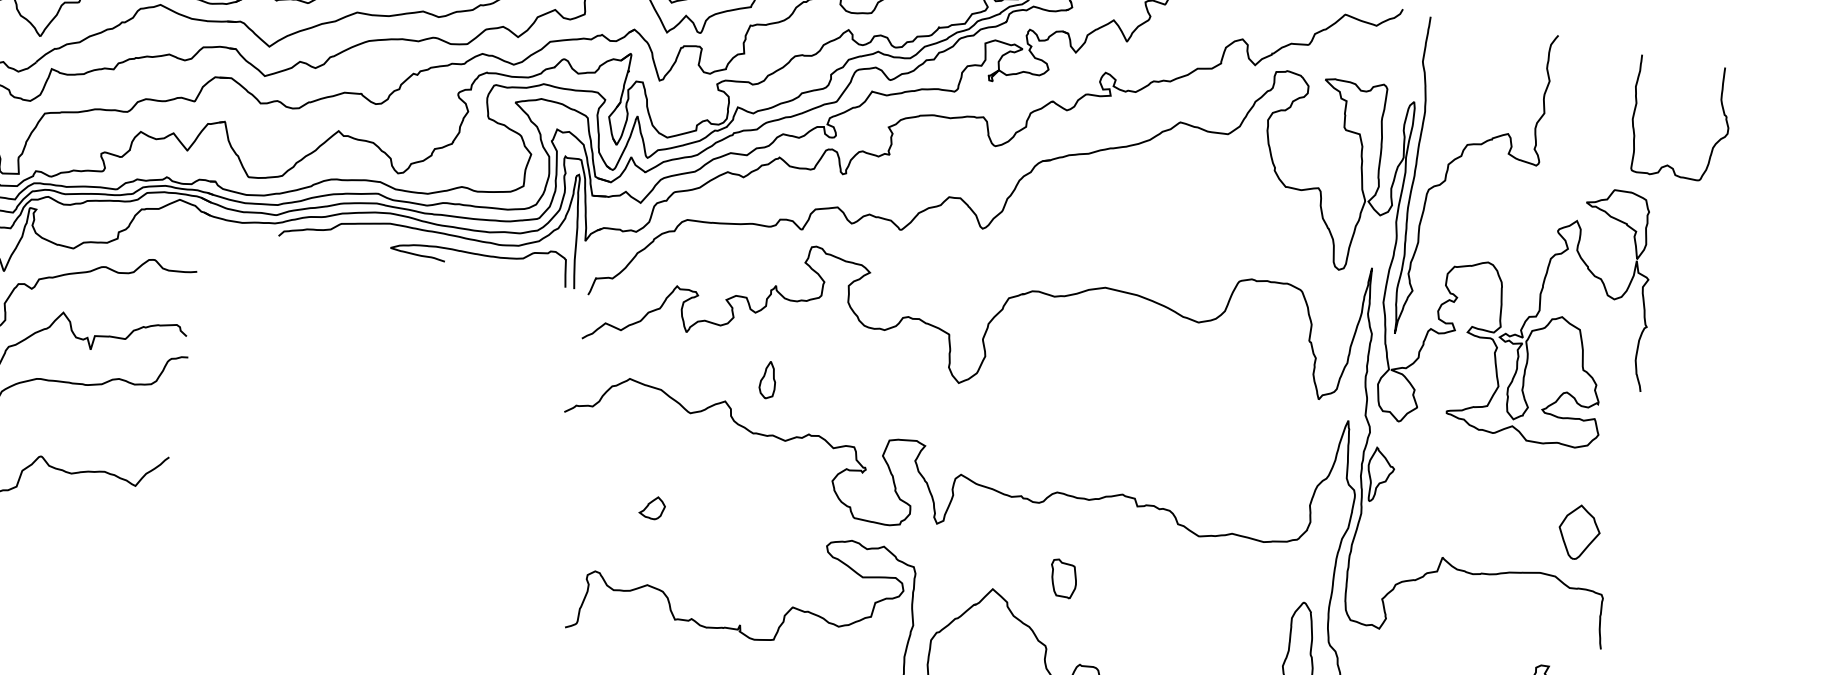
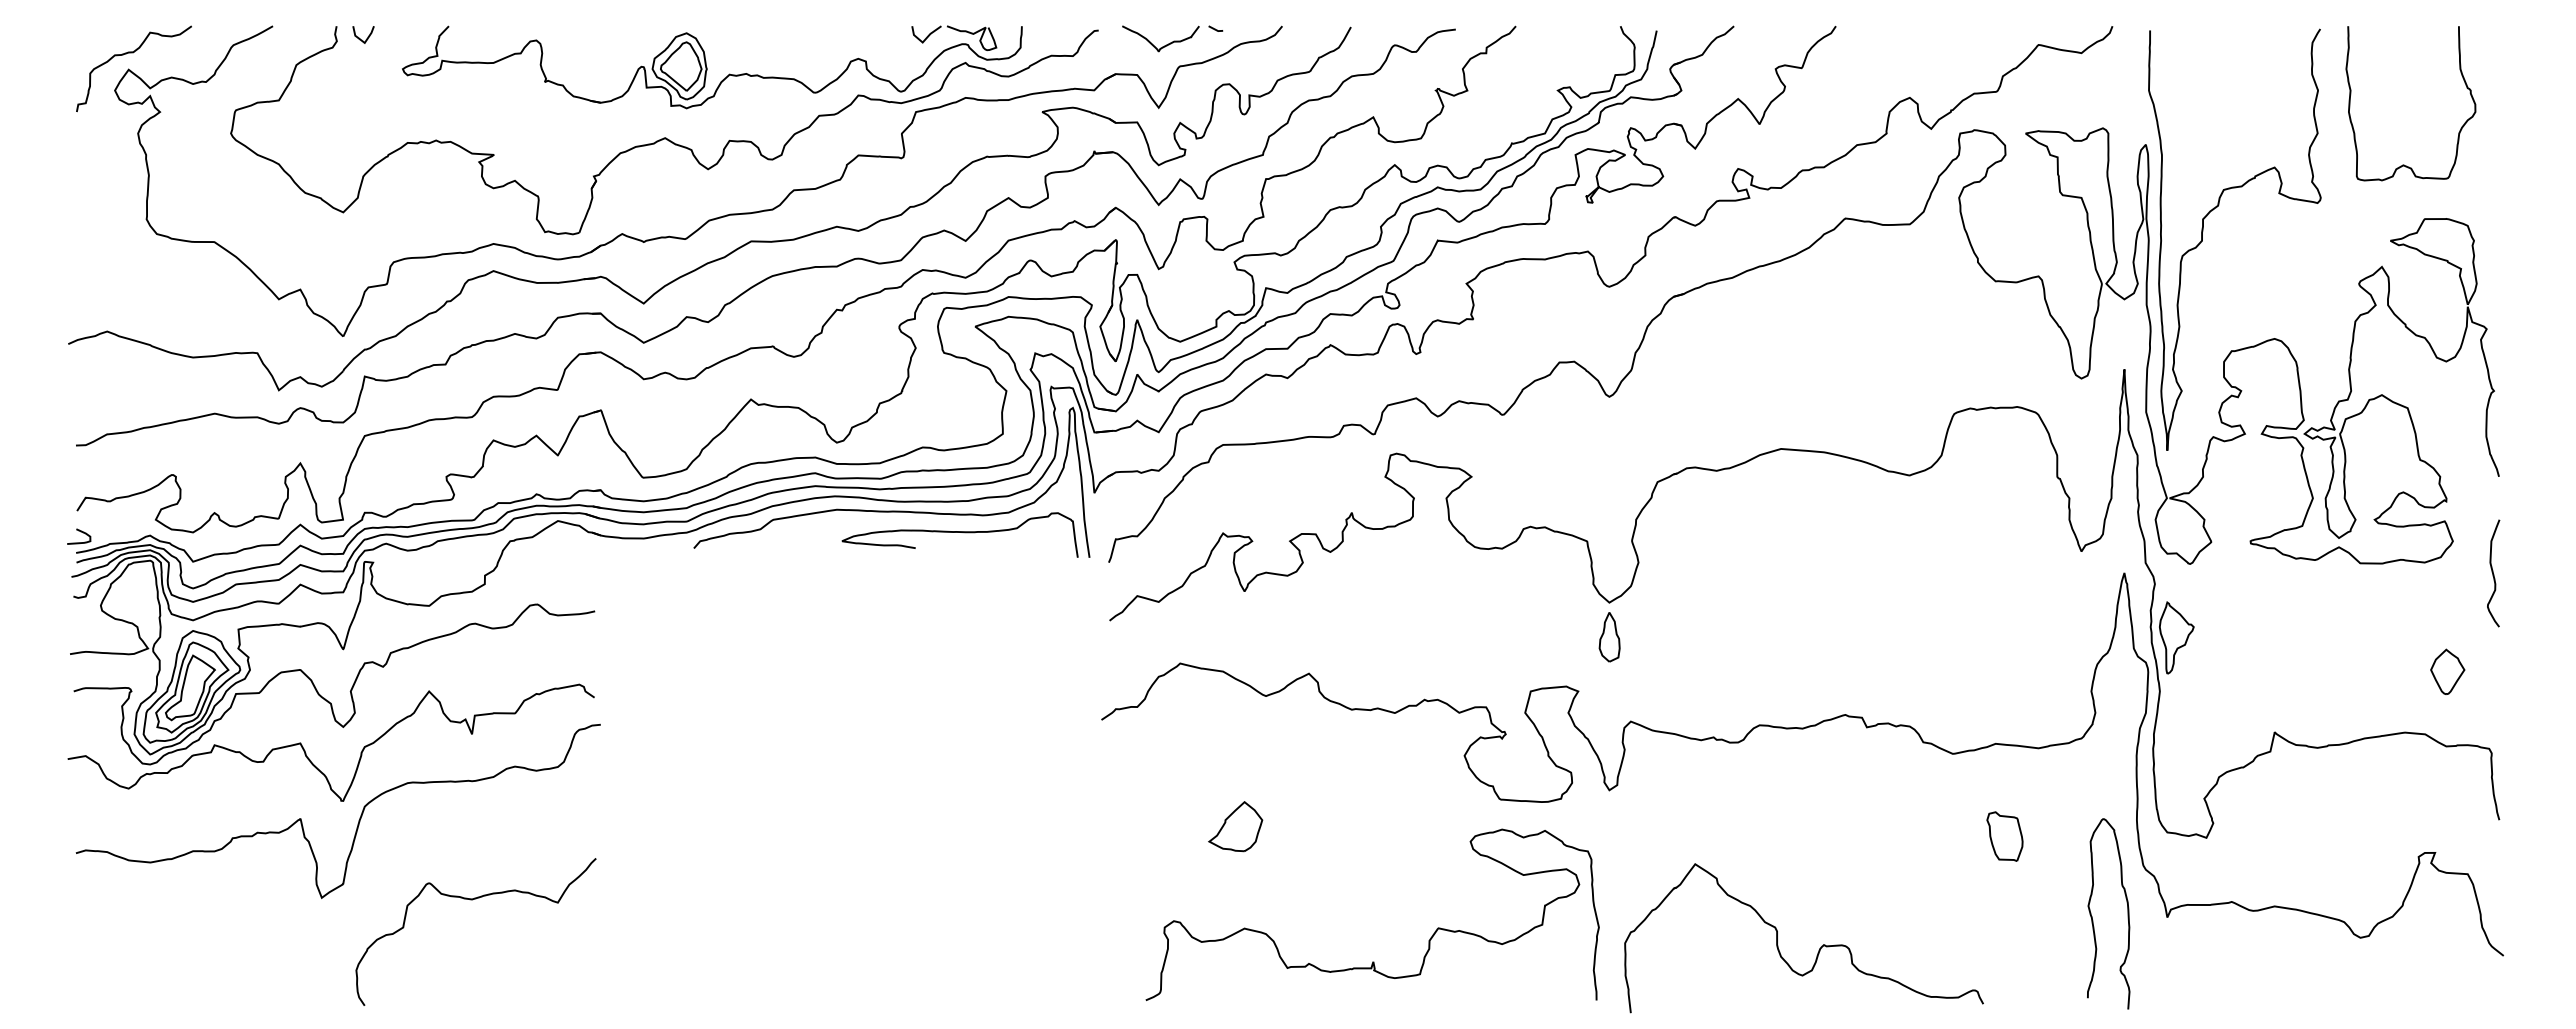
curve: (1714, 144) -> (2460, 128), moved
part: (768, 380) -> (1609, 637), moved
curve: (1625, 463) -> (2493, 573), added
part: (652, 507) -> (1235, 826), size x1.67
part: (1579, 531) -> (2447, 671), size x0.62
part: (1062, 578) -> (2004, 836), moved

